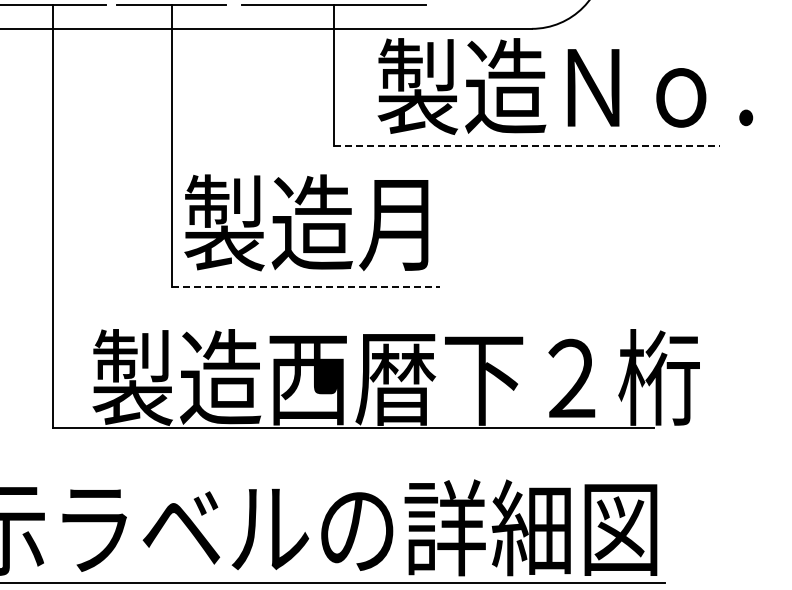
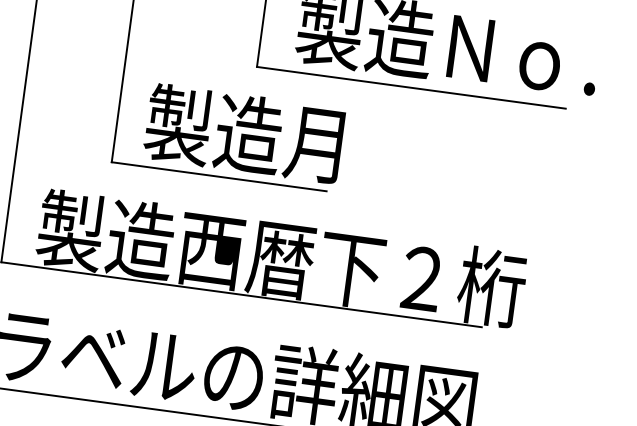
line: (527, 145) -> (411, 87), dashed -> solid
text: (306, 222) -> (244, 133), moved
line: (306, 286) -> (219, 176), dashed -> solid

